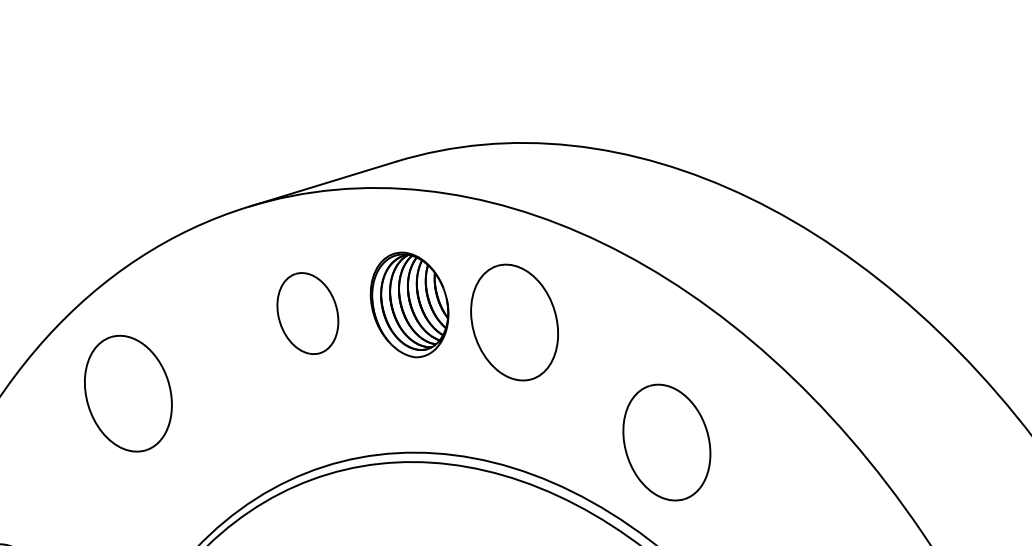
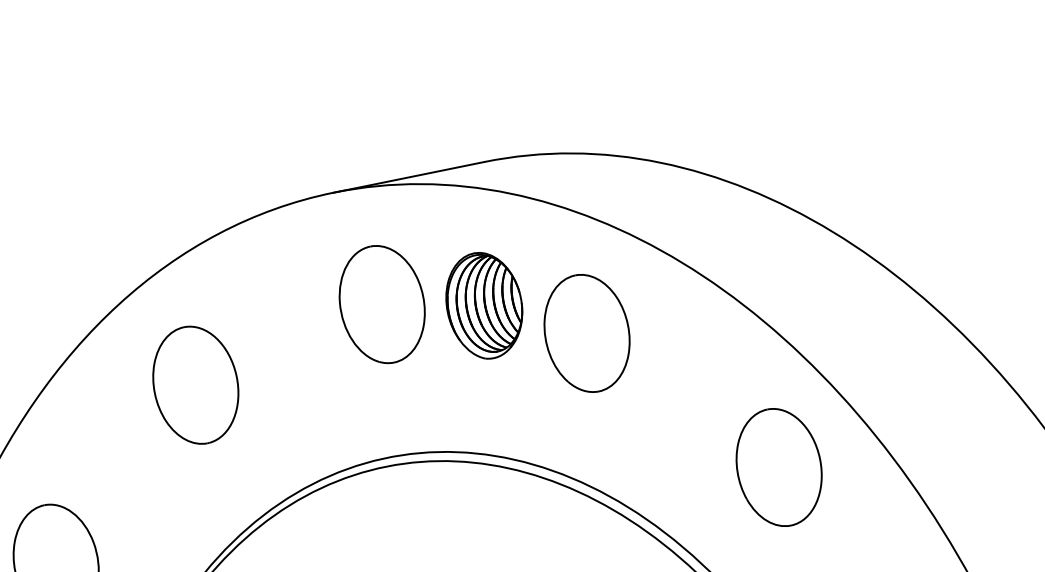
part: (307, 313) -> (381, 304), size x1.43
part: (127, 392) -> (195, 384), moved
part: (666, 442) -> (778, 467), moved

